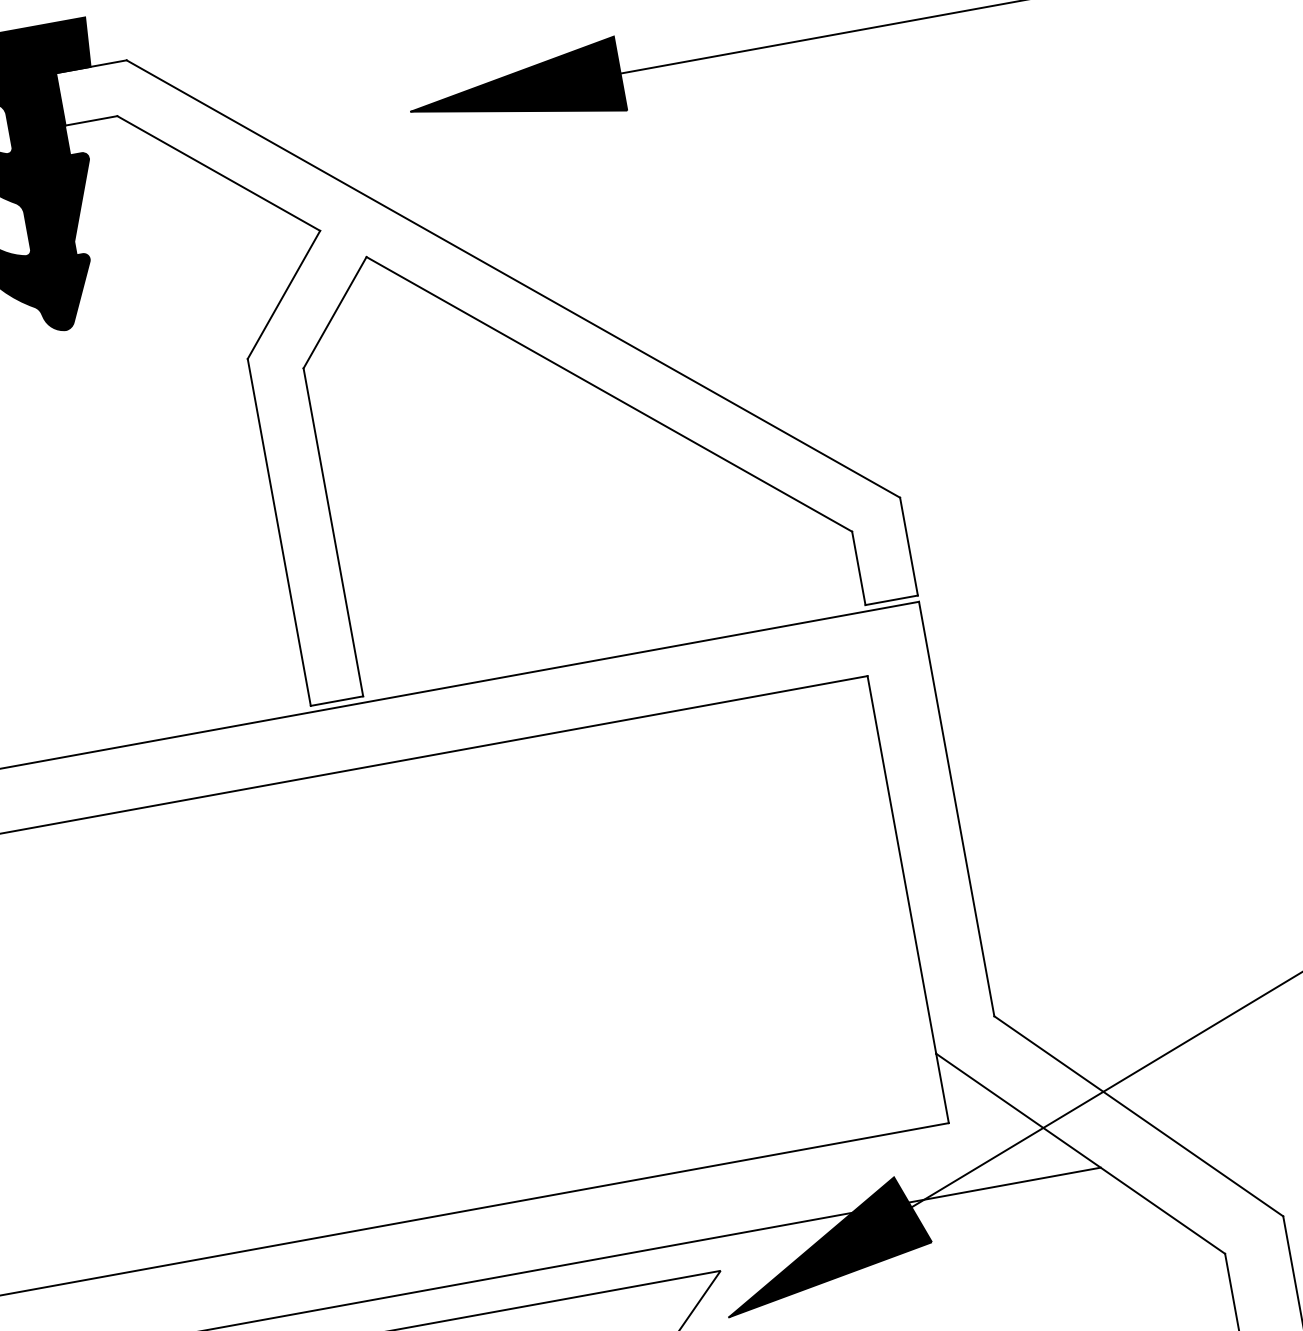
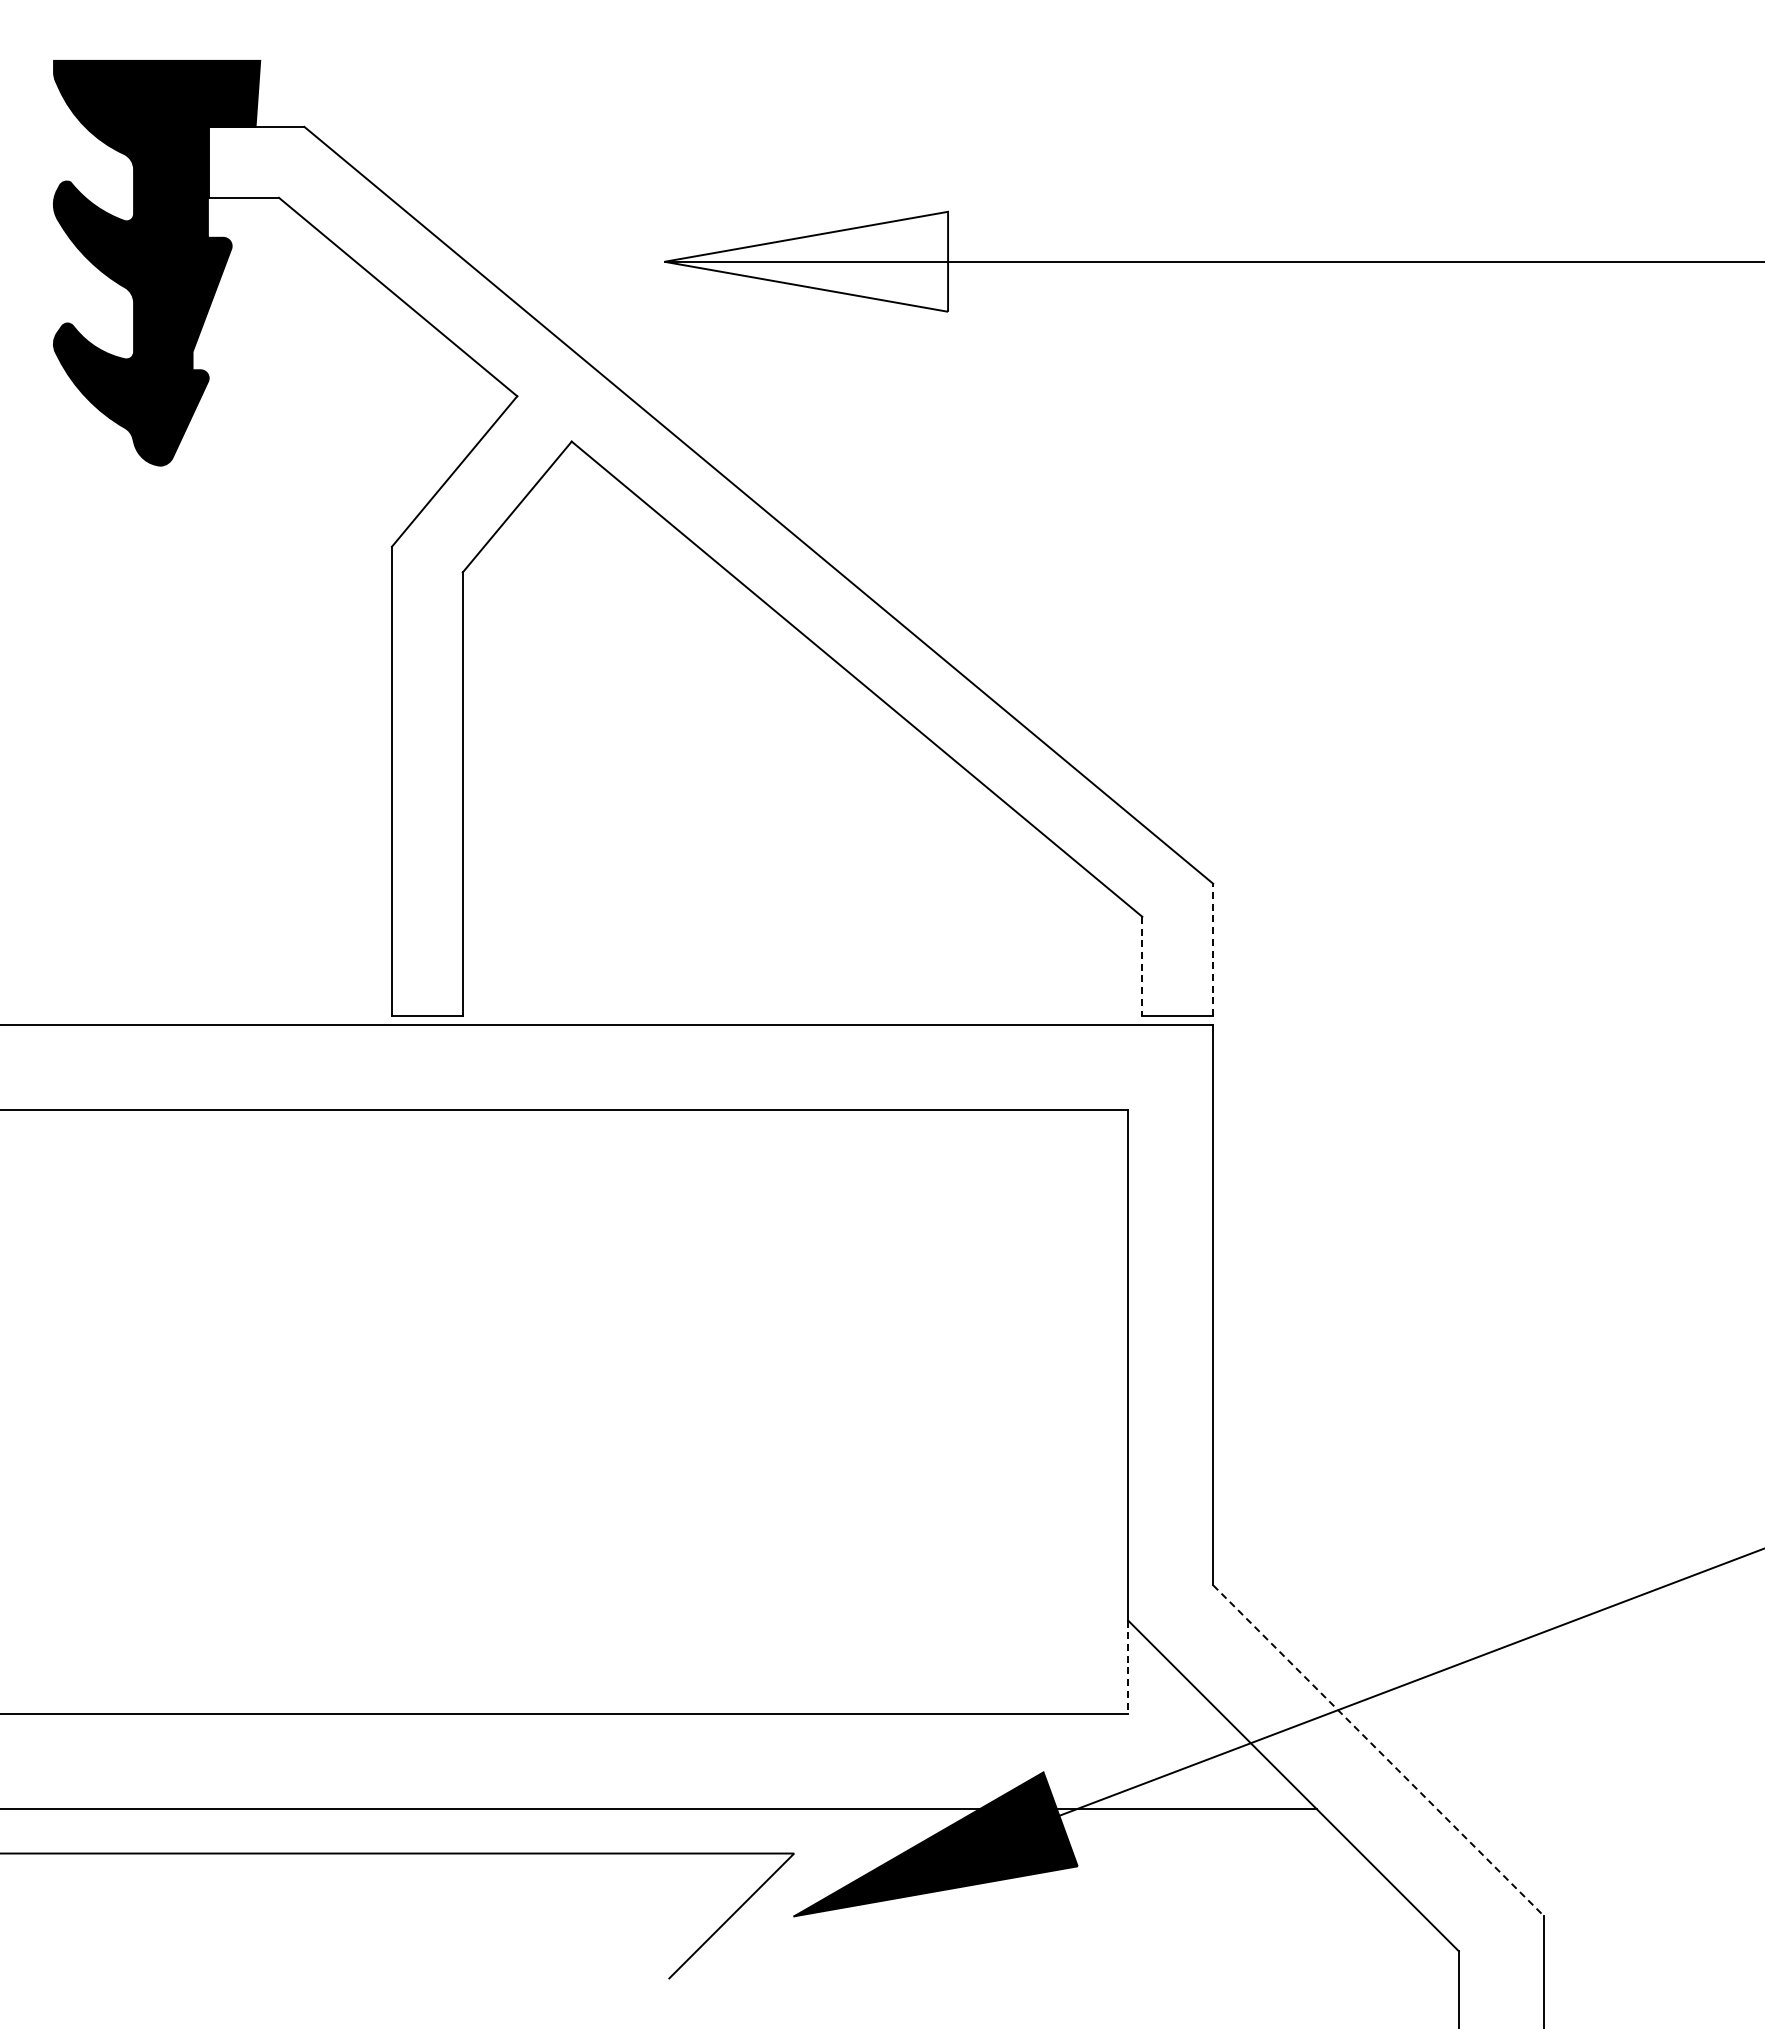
fill: (515, 92) -> (806, 261), removed
line: (909, 546) -> (1213, 949), solid -> dashed
line: (858, 568) -> (1142, 966), solid -> dashed
line: (942, 1088) -> (1128, 1667), solid -> dashed
line: (1138, 1116) -> (1378, 1750), solid -> dashed

